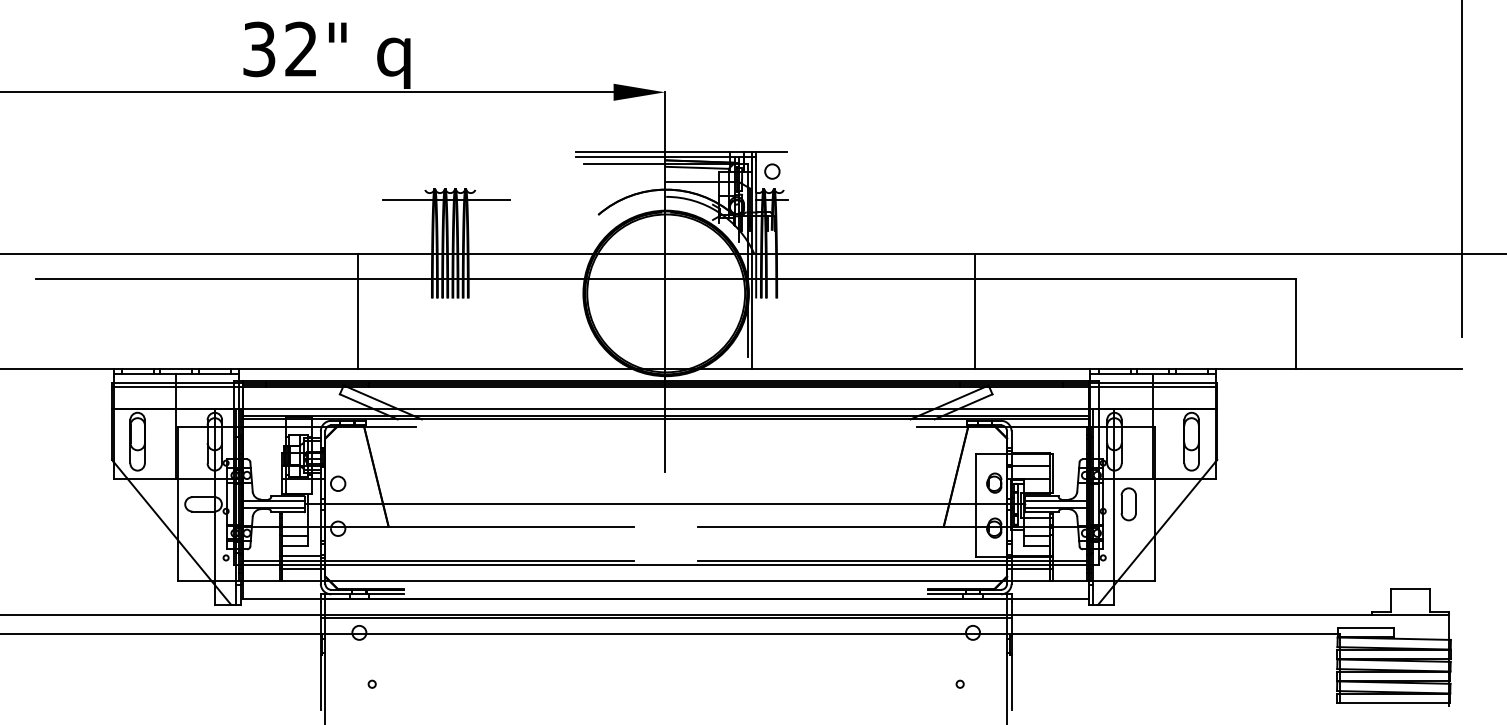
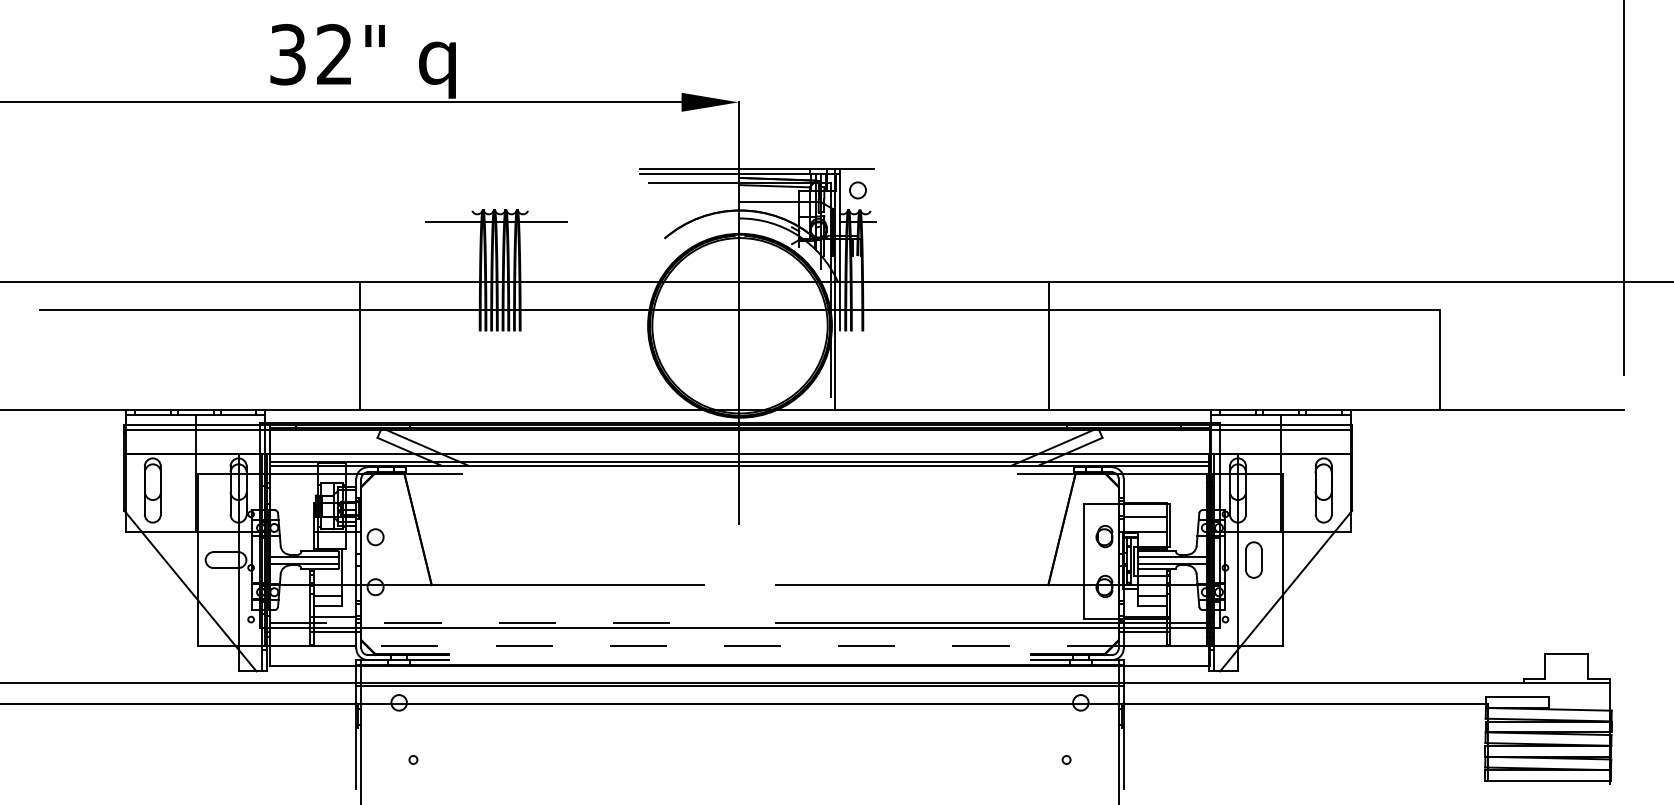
line: (357, 311) -> (359, 345), moved
line: (974, 311) -> (1049, 345), moved
line: (664, 504) -> (738, 560), removed
line: (439, 560) -> (488, 622), solid -> dashed
line: (665, 581) -> (739, 645), solid -> dashed

